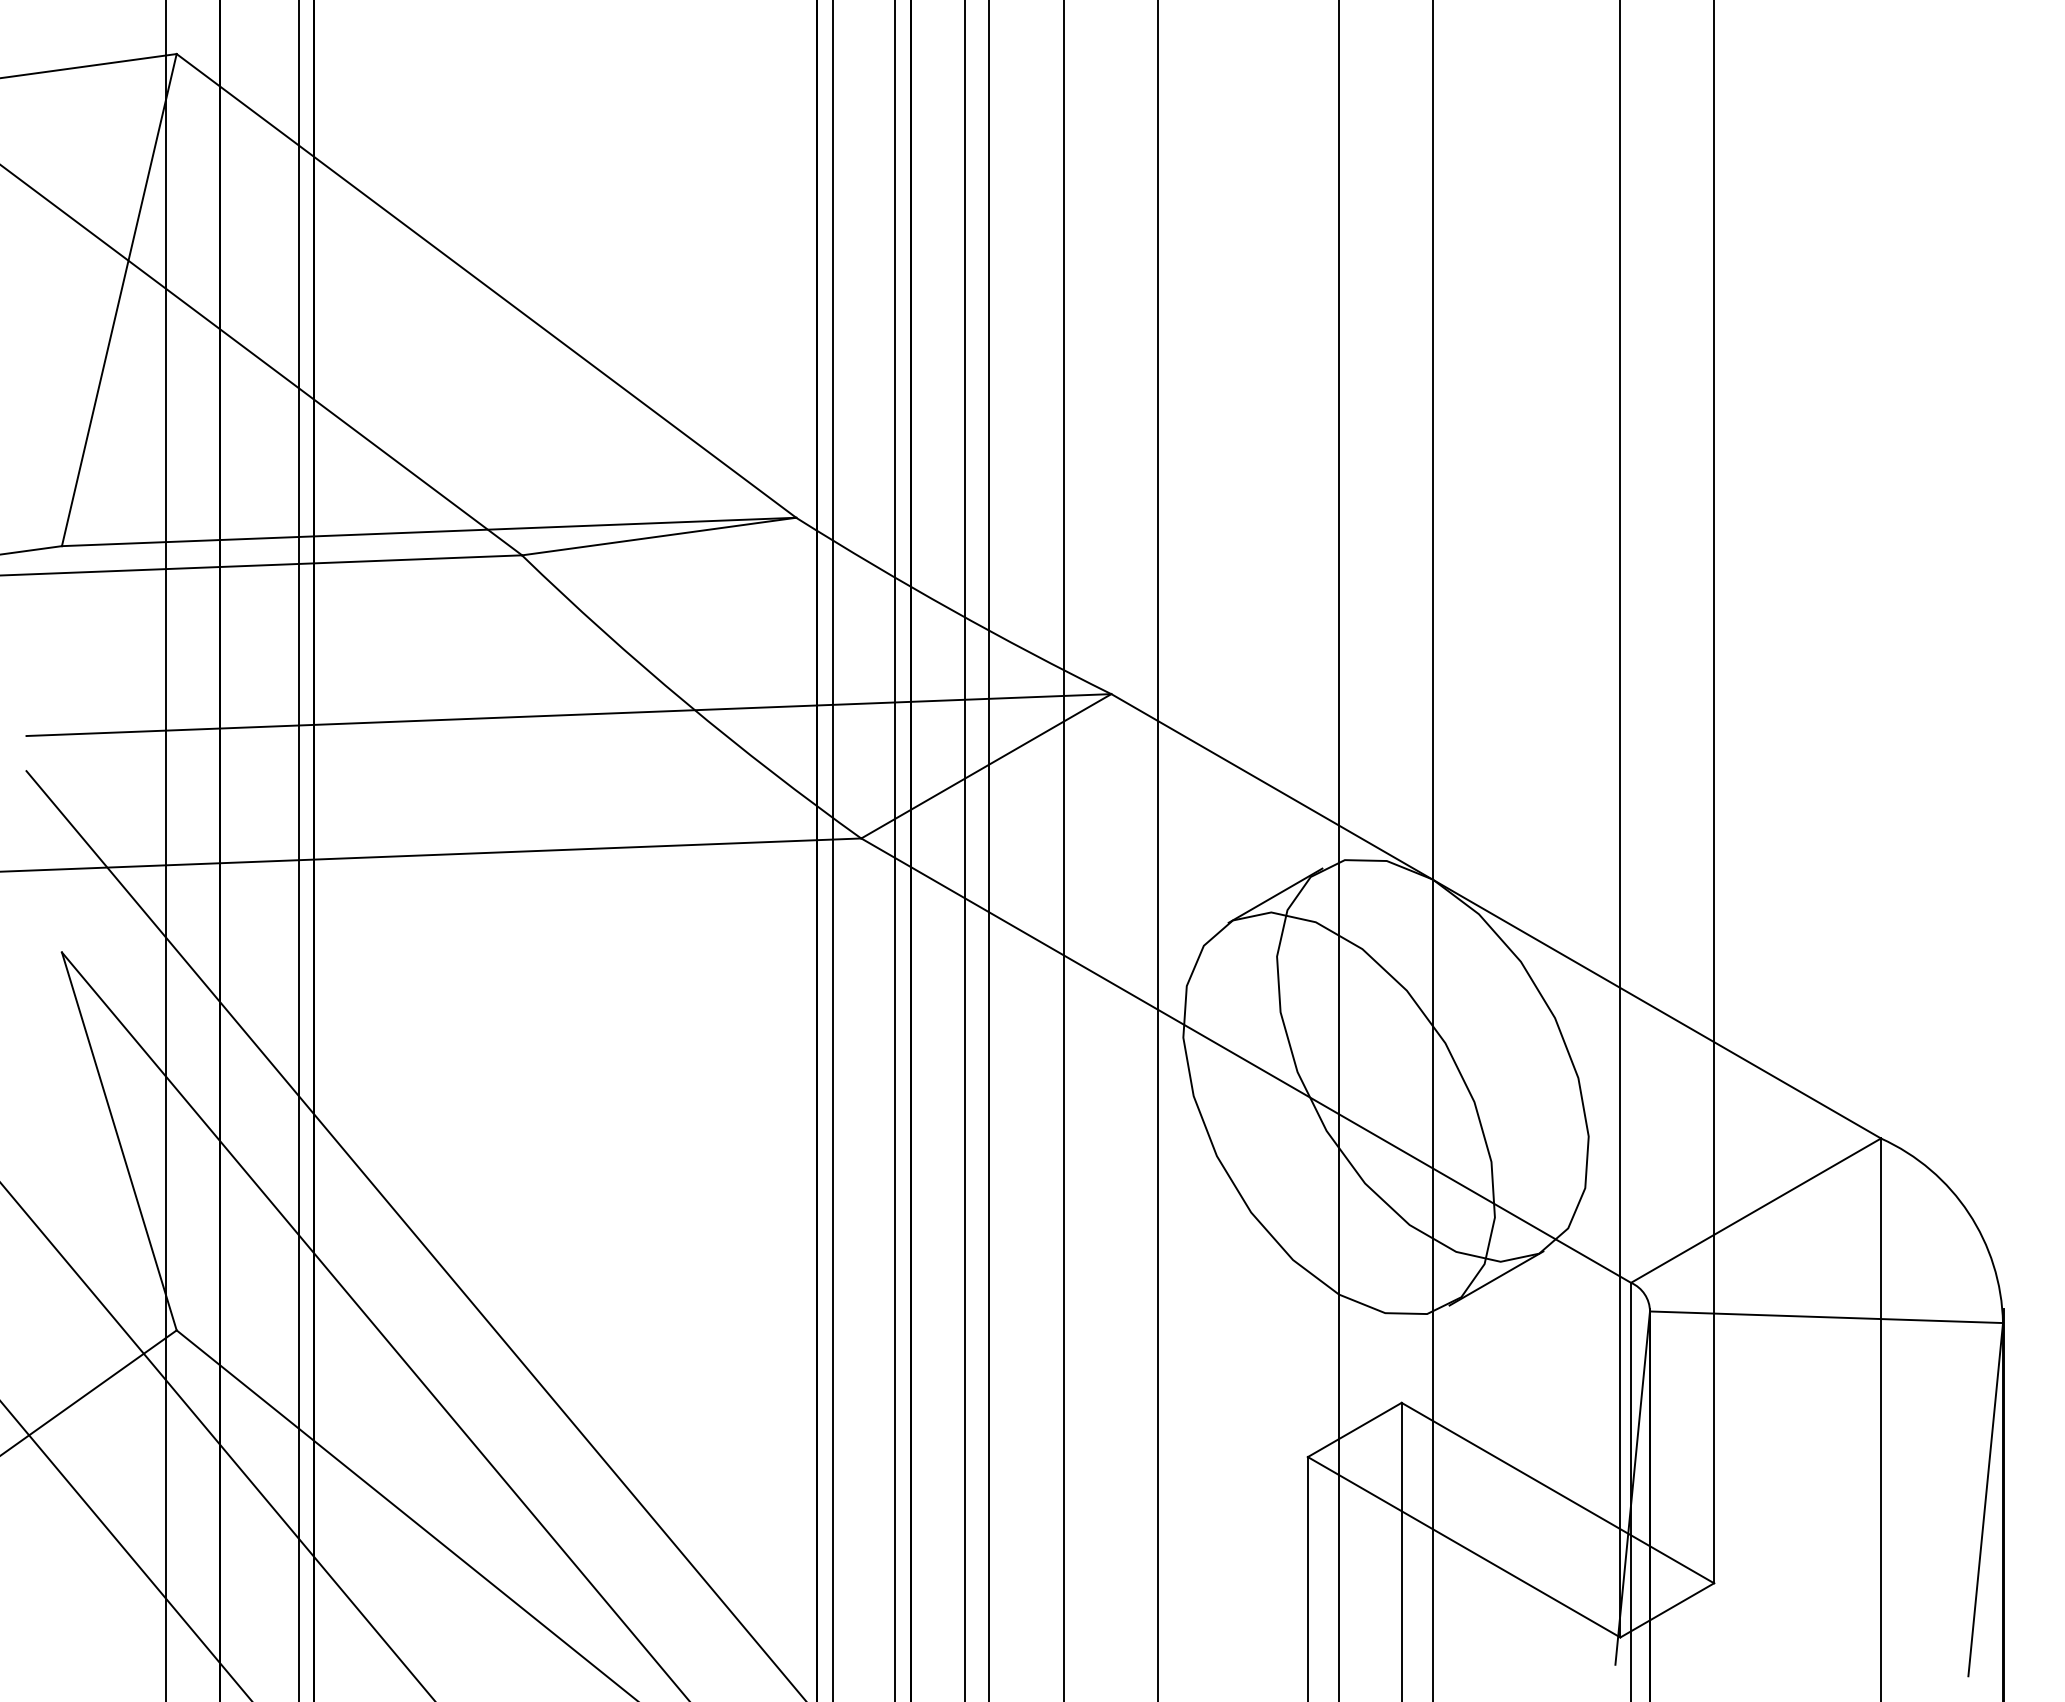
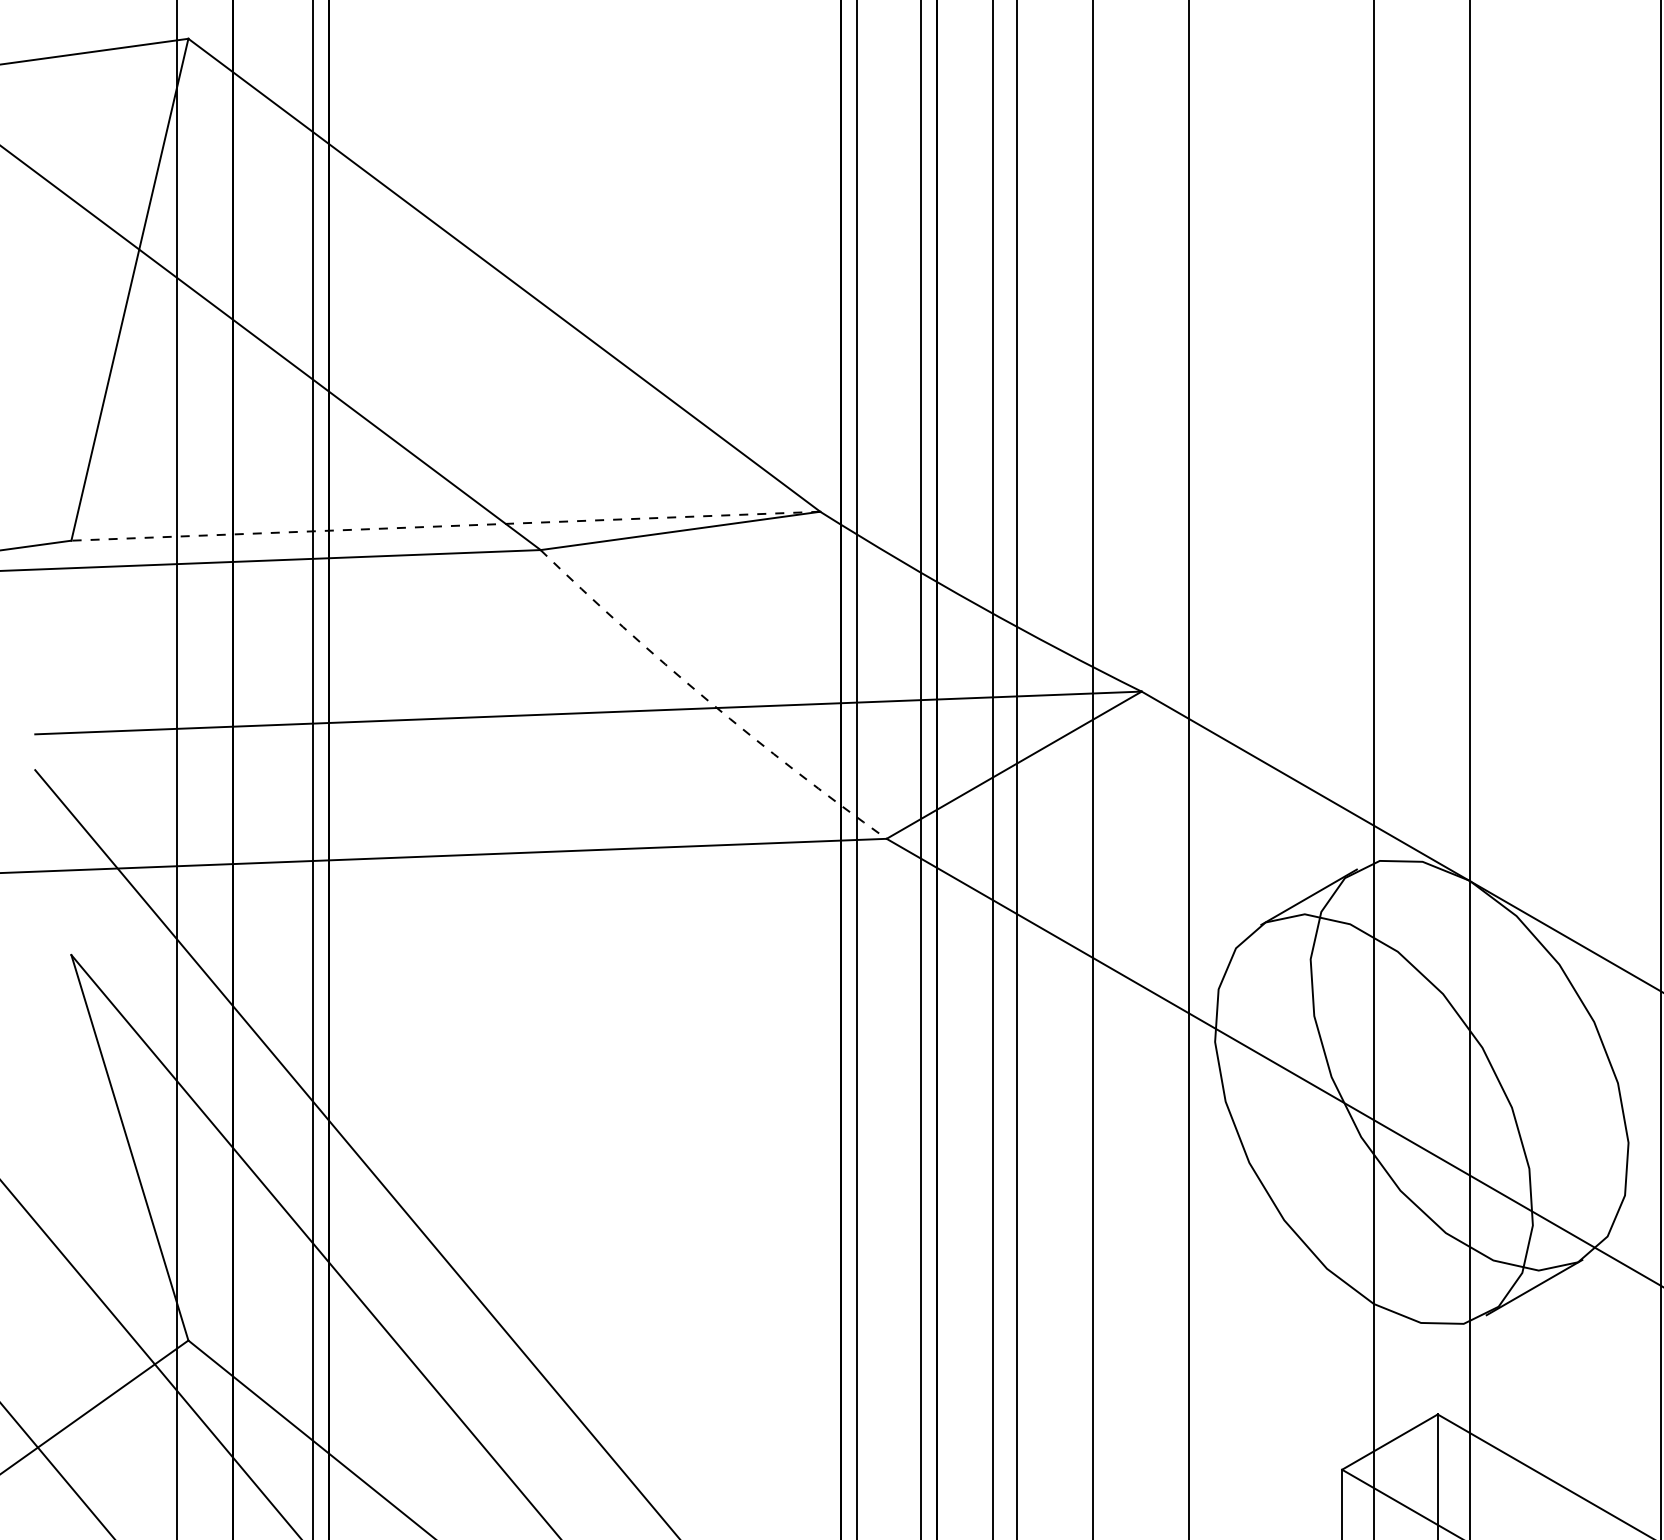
line: (428, 531) -> (445, 525), solid -> dashed
arc: (686, 703) -> (708, 701), solid -> dashed

